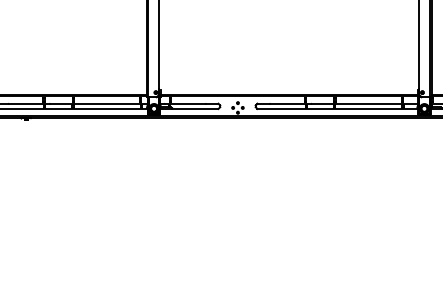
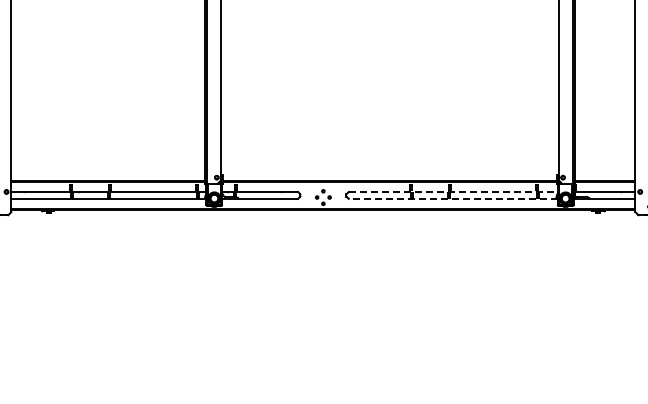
line: (338, 104) -> (453, 192), solid -> dashed
line: (337, 108) -> (452, 198), solid -> dashed

